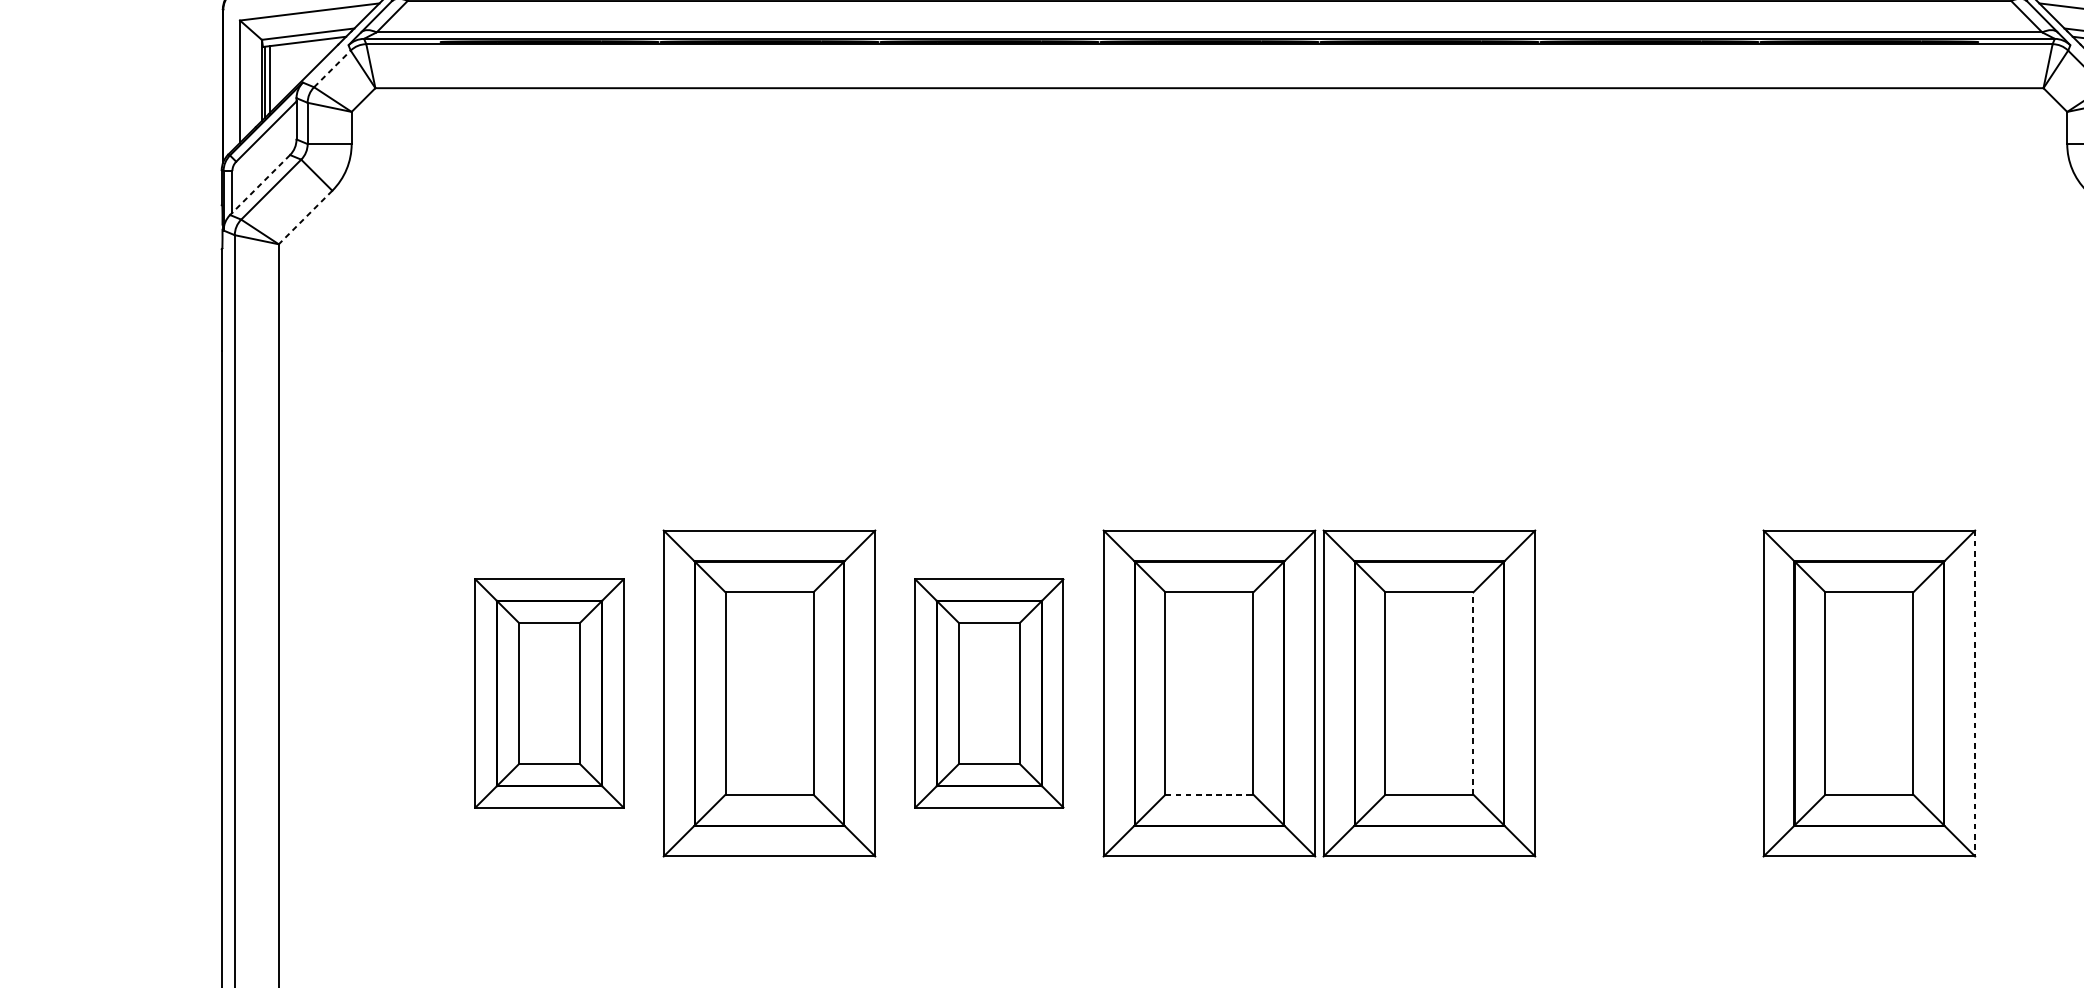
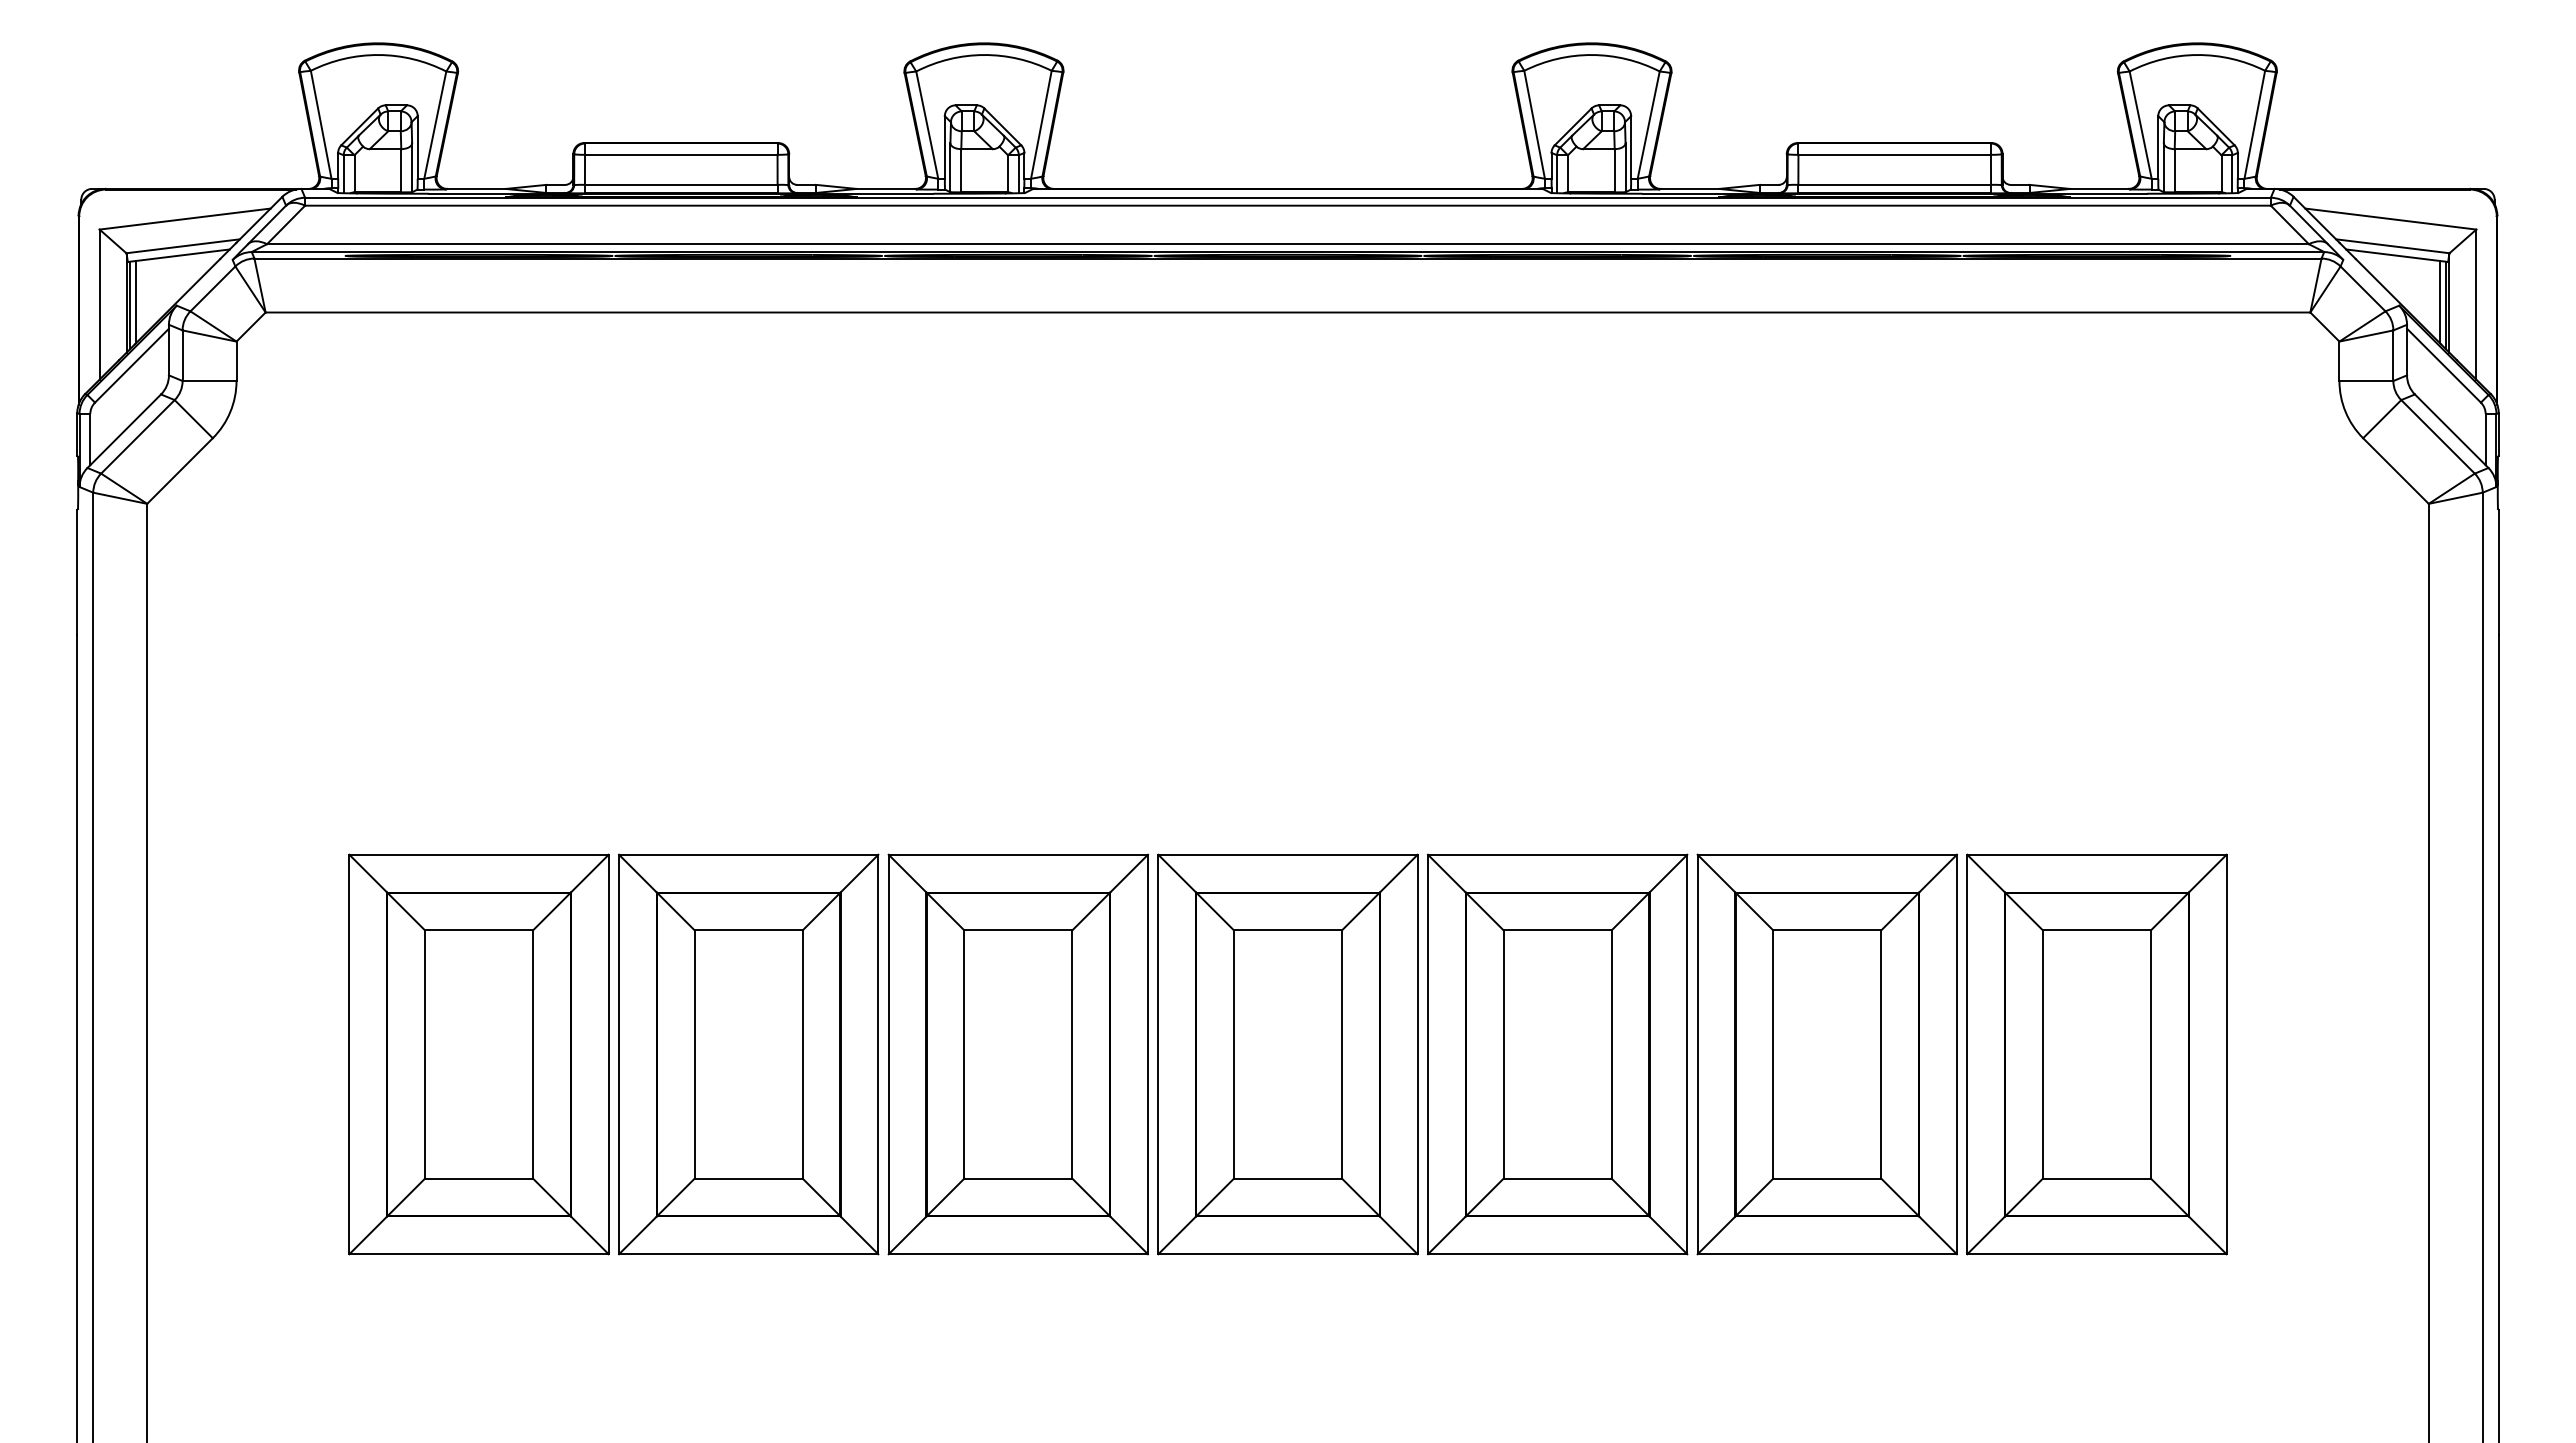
line: (332, 68) -> (212, 288), dashed -> solid
line: (261, 184) -> (125, 430), dashed -> solid
line: (305, 217) -> (179, 471), dashed -> solid
part: (549, 693) -> (478, 1054), size x1.43
part: (988, 693) -> (1017, 1054), size x1.43
line: (1473, 693) -> (1611, 1054), dashed -> solid
part: (1648, 693) -> (1826, 1054), added
line: (1975, 693) -> (2226, 1054), dashed -> solid
line: (1209, 794) -> (1287, 1178), dashed -> solid

